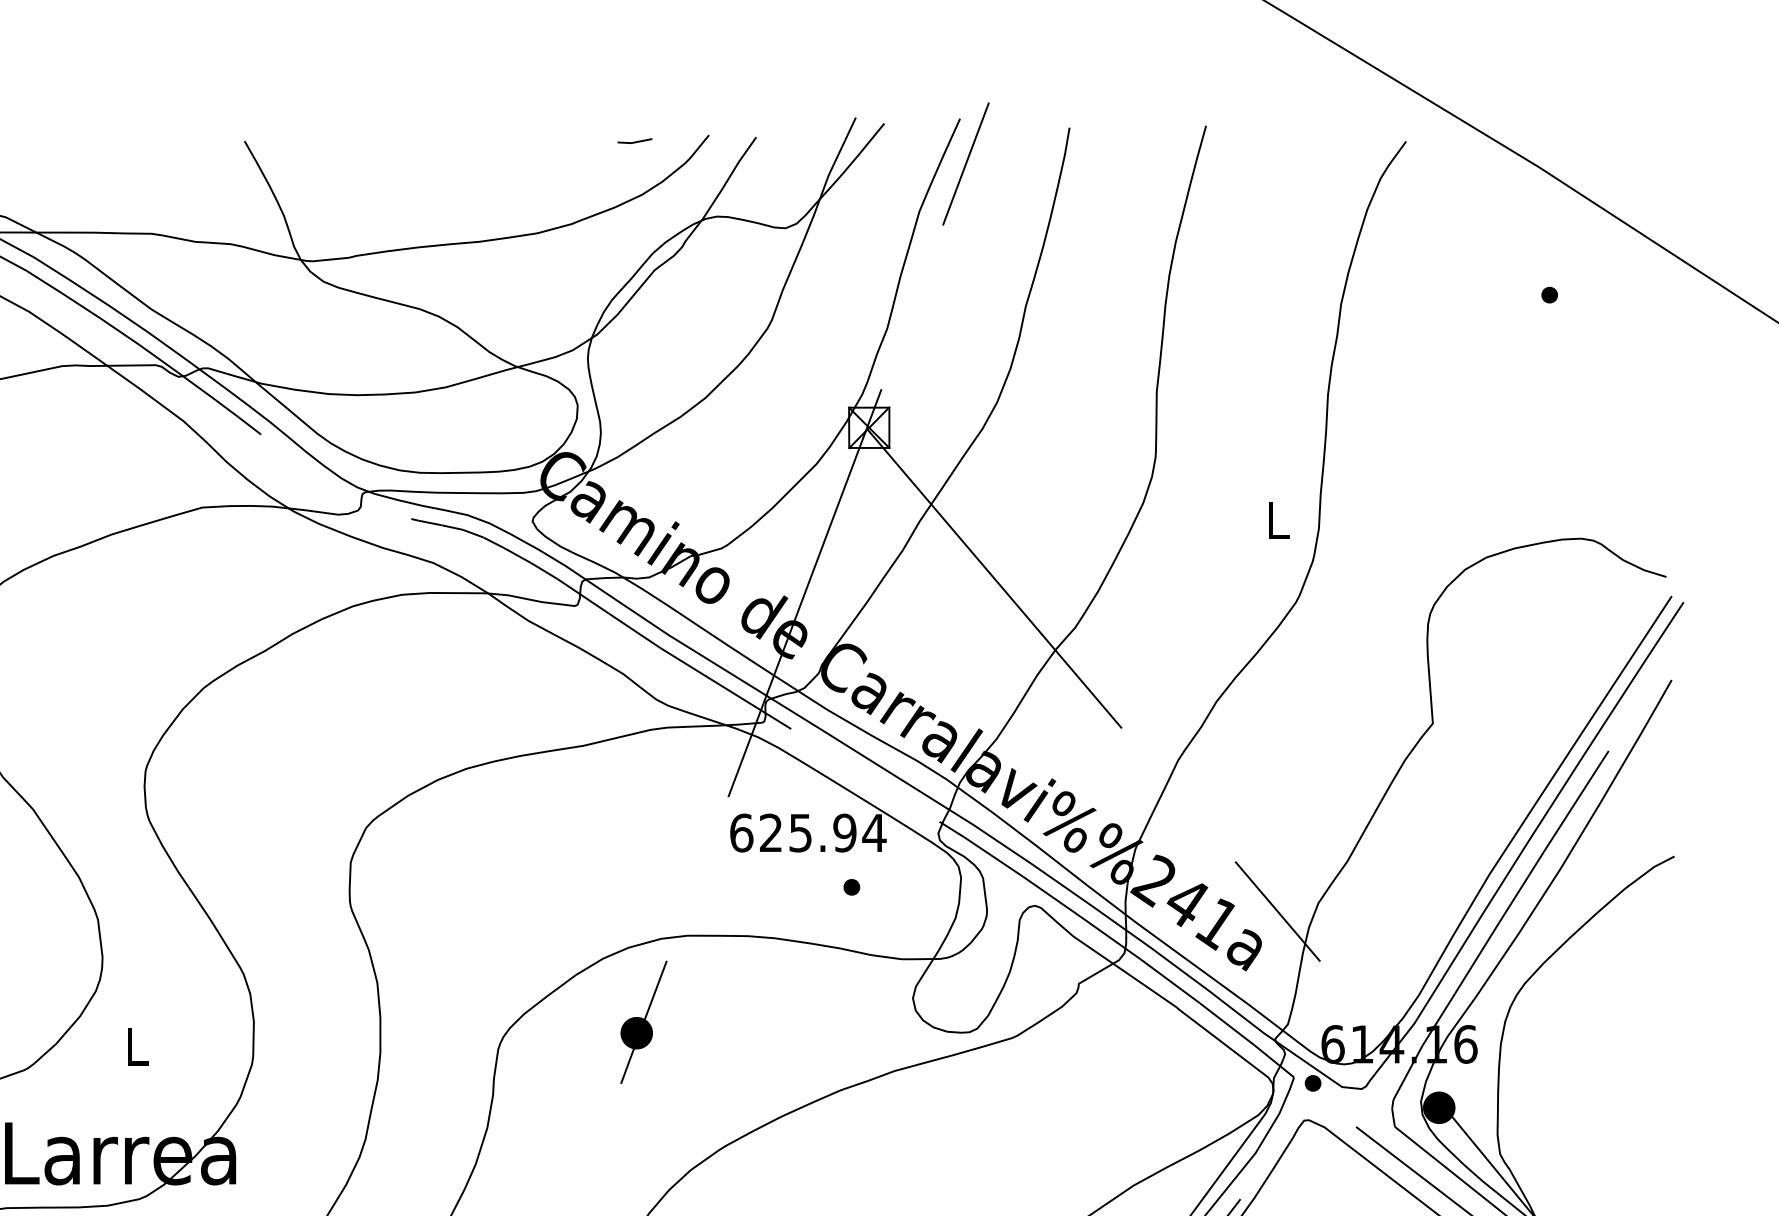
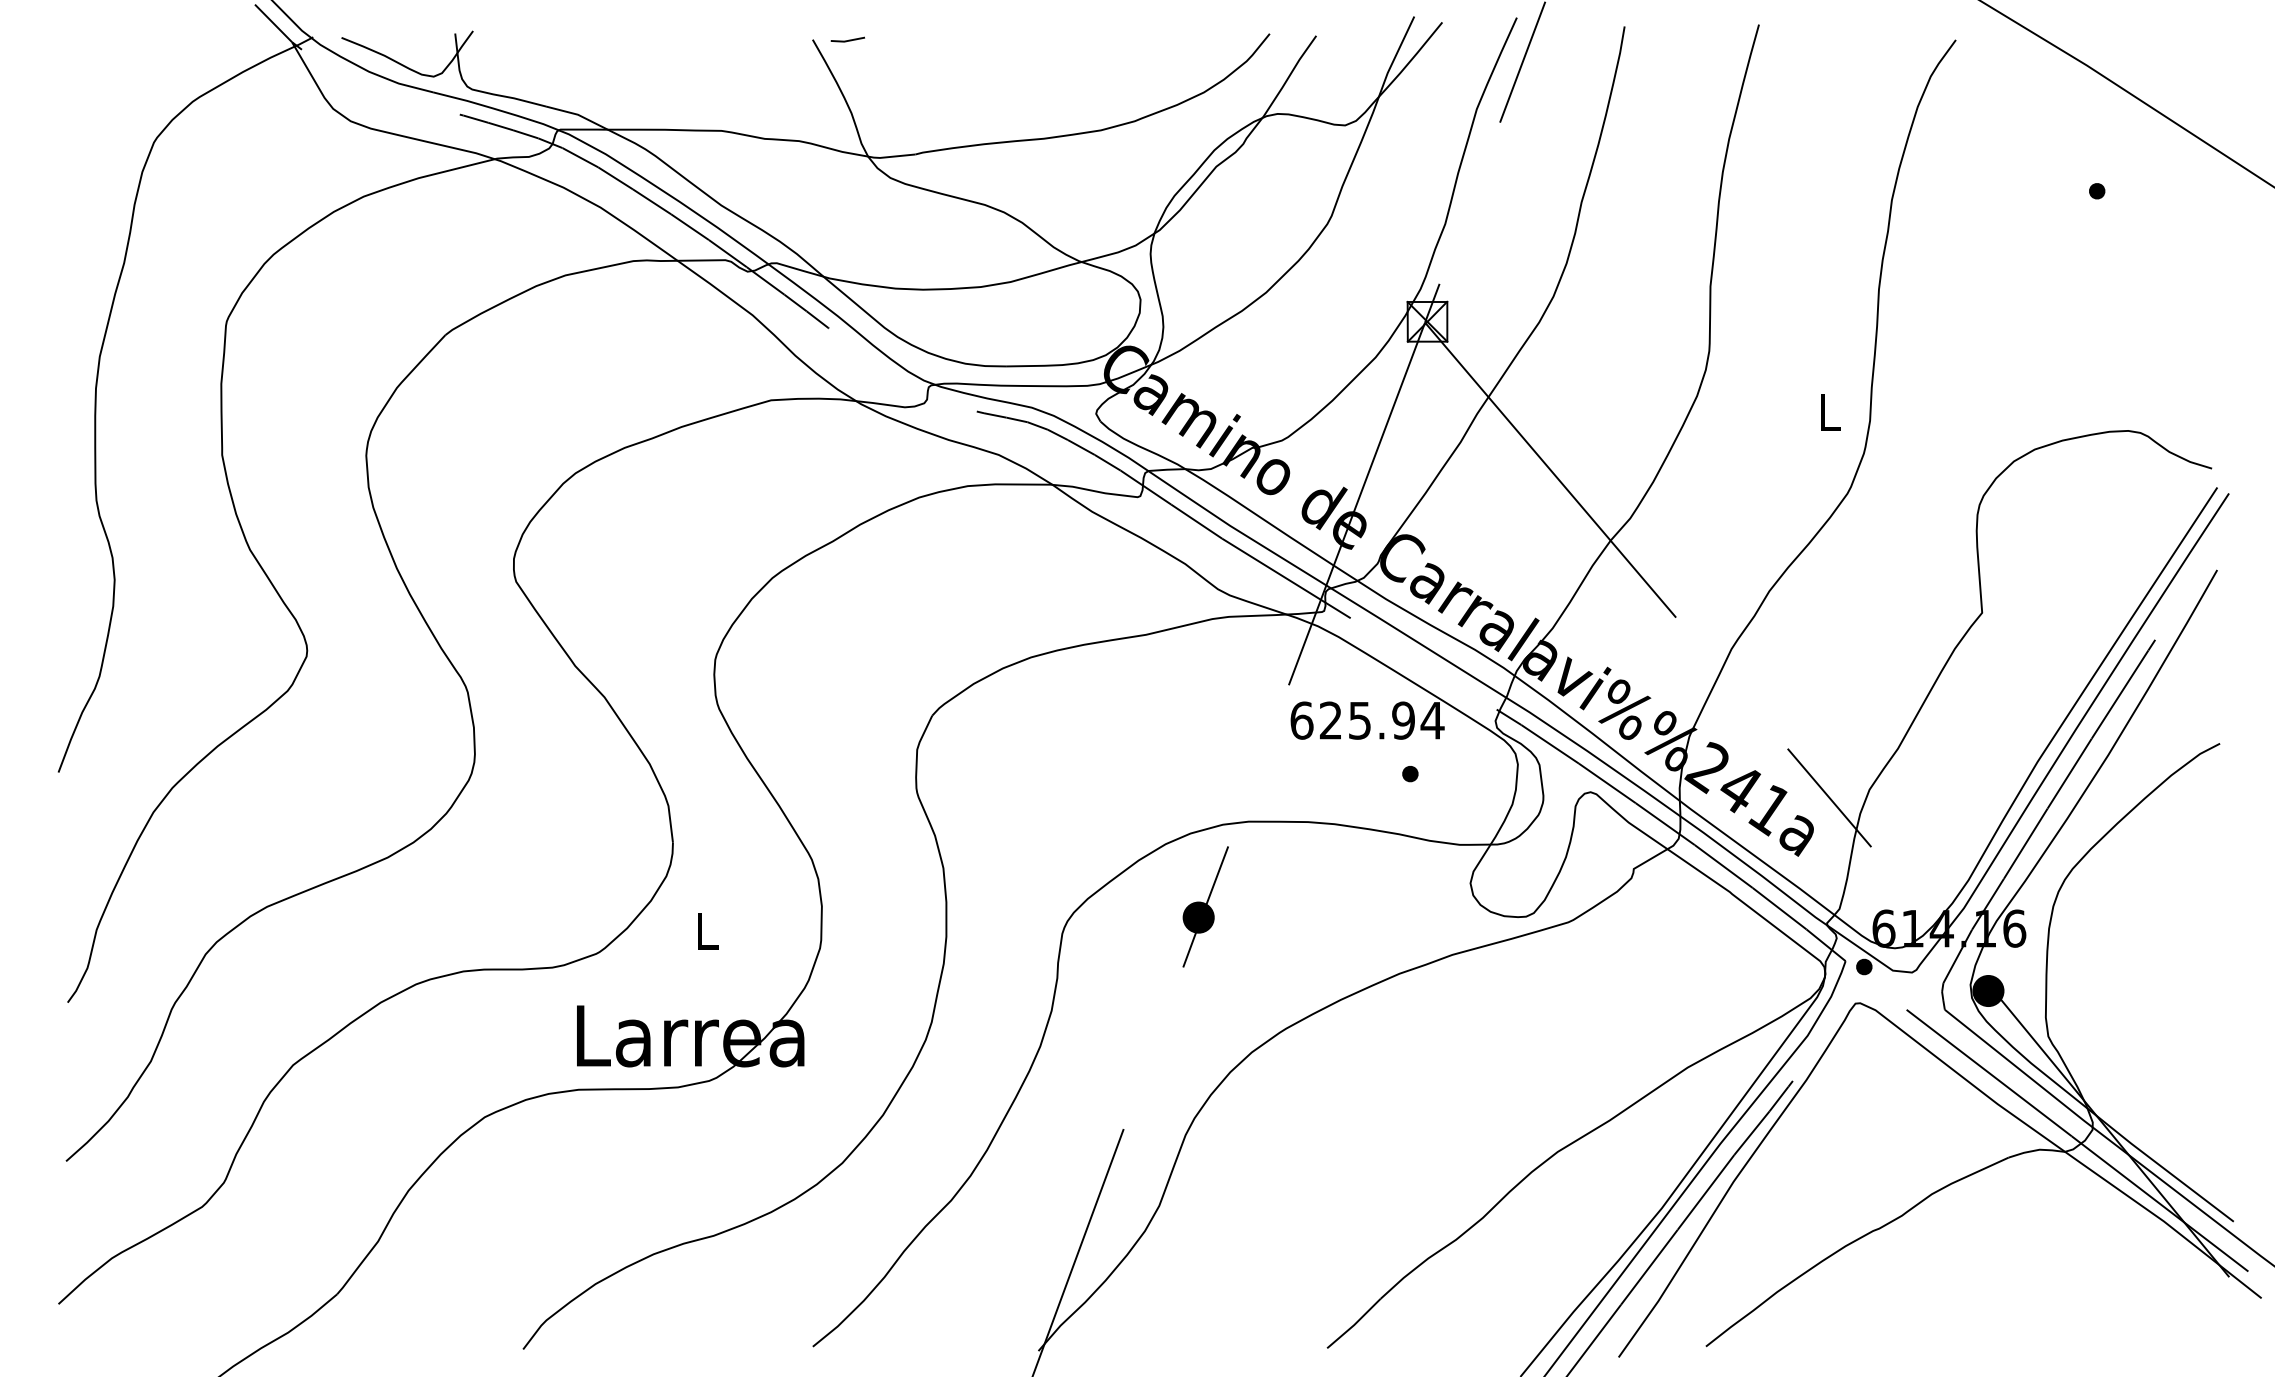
line: (635, 140) -> (848, 39), moved

